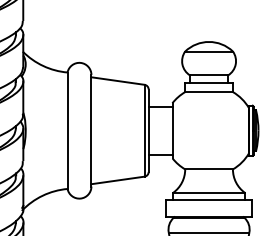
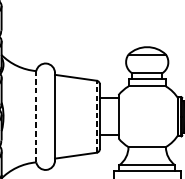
line: (67, 130) -> (36, 116), solid -> dashed
line: (144, 130) -> (96, 116), solid -> dashed

